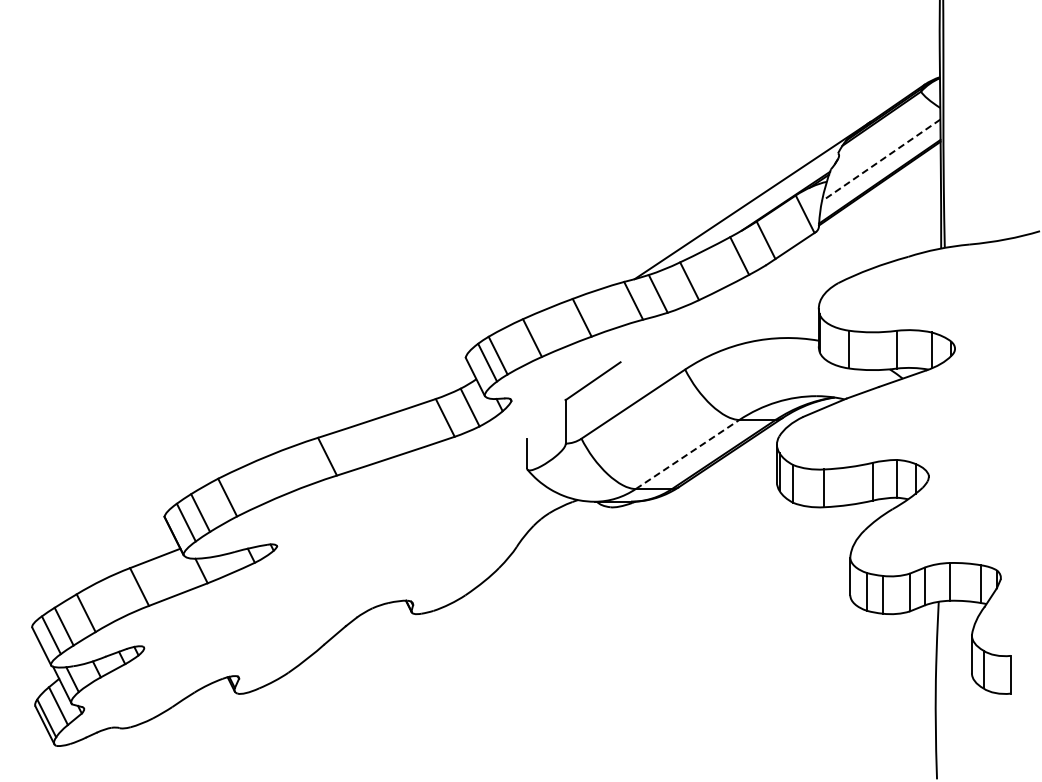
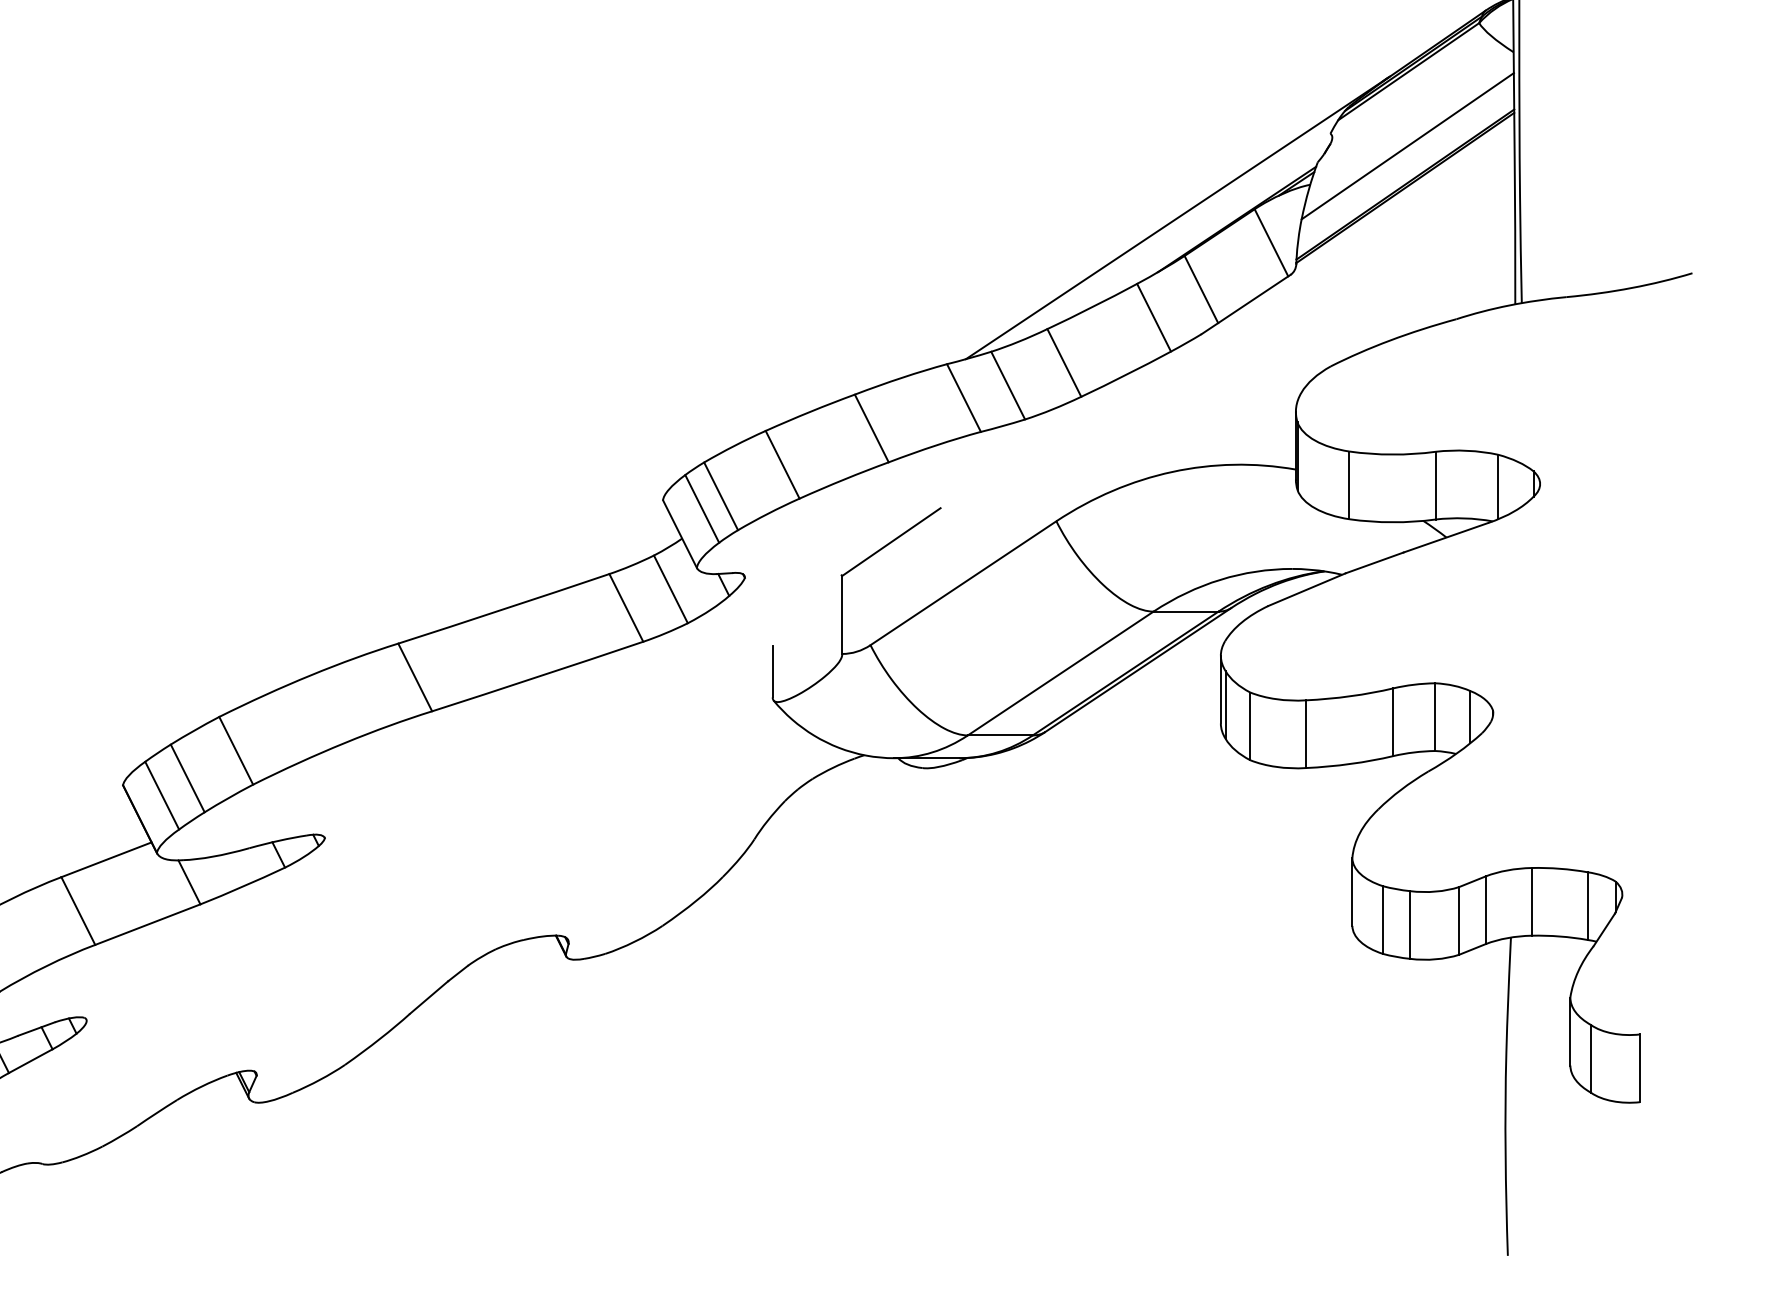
line: (881, 160) -> (1408, 146), dashed -> solid
line: (688, 454) -> (1062, 673), dashed -> solid

